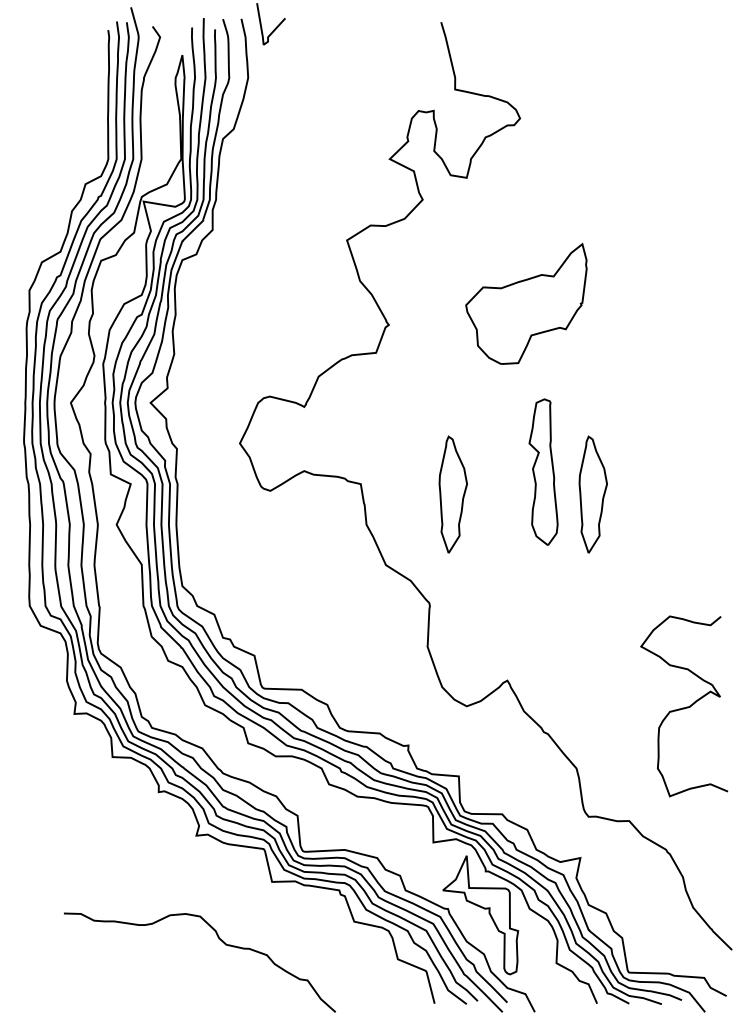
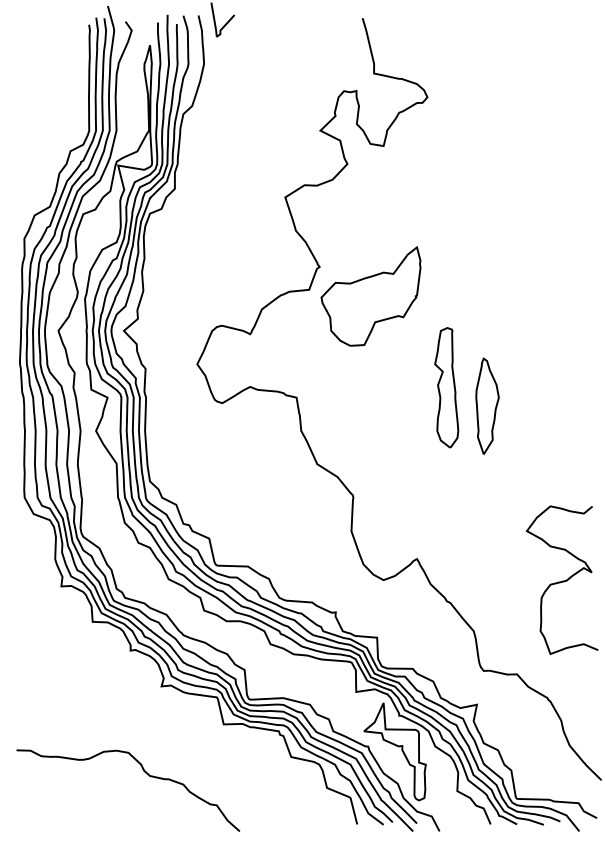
part: (526, 303) -> (371, 296), moved
part: (452, 494) -> (371, 406), removed
curve: (220, 940) -> (145, 772), moved

